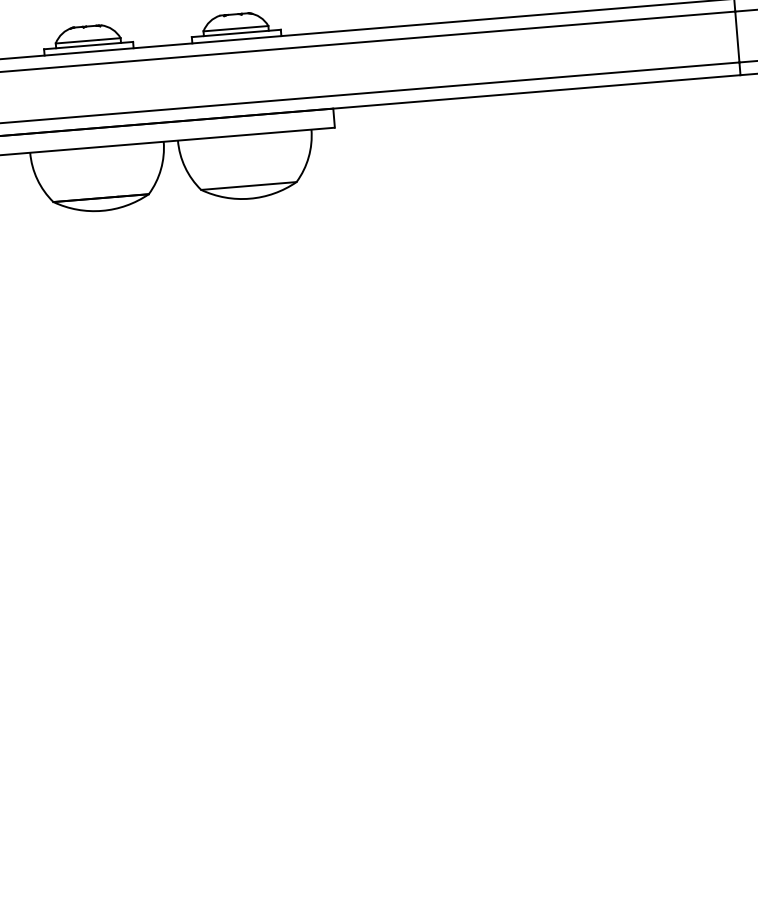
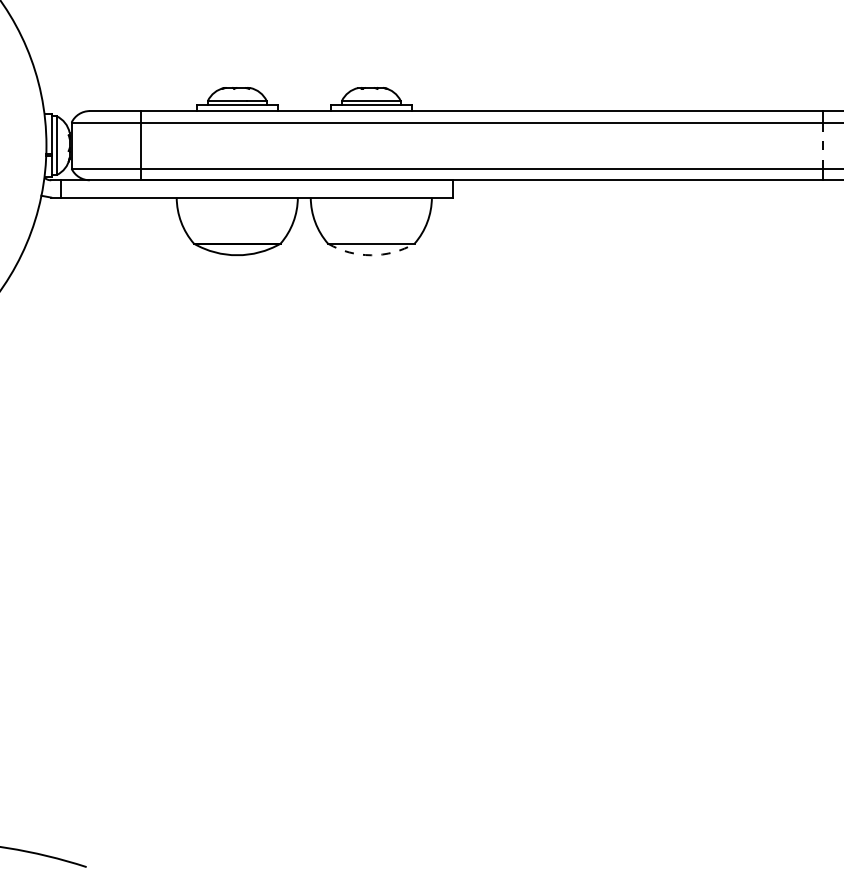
line: (737, 36) -> (822, 145), solid -> dashed
arc: (250, 198) -> (371, 255), solid -> dashed

